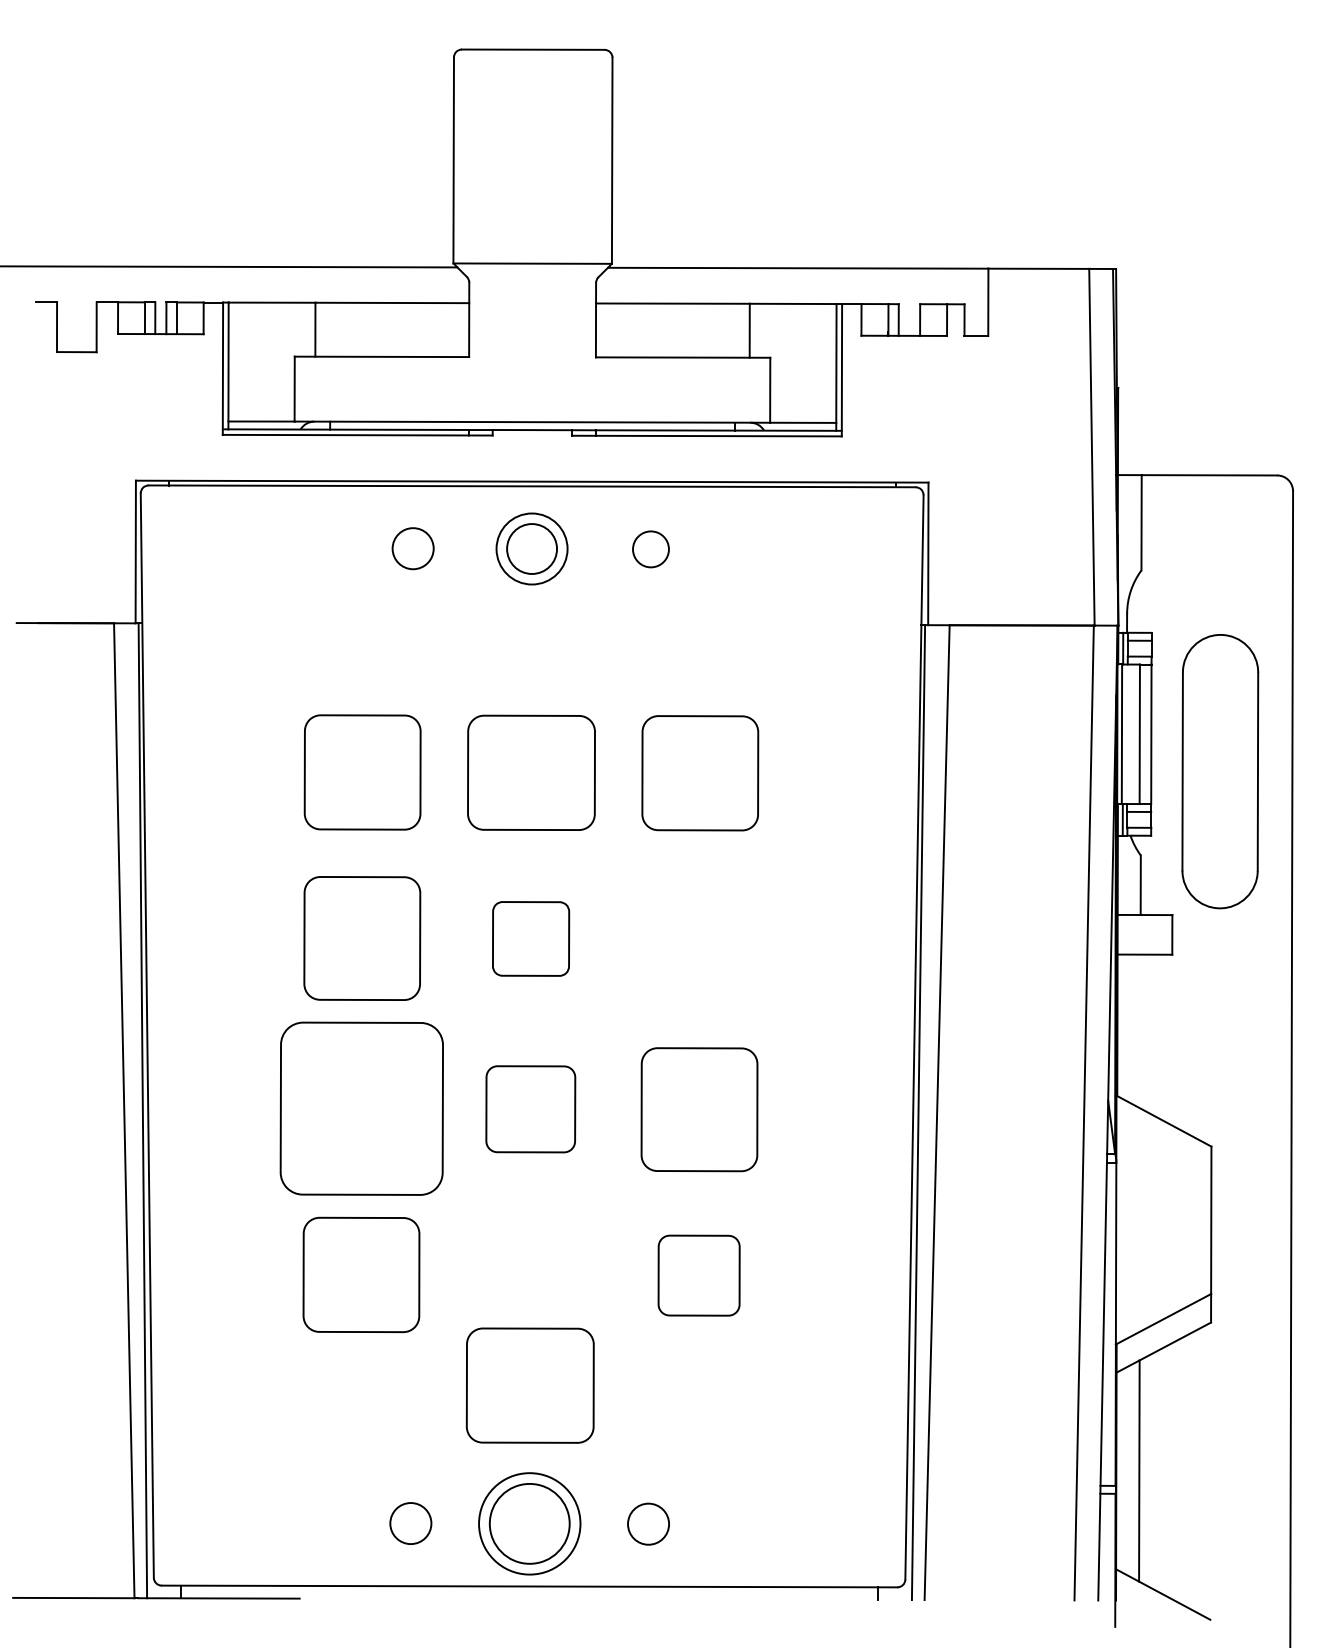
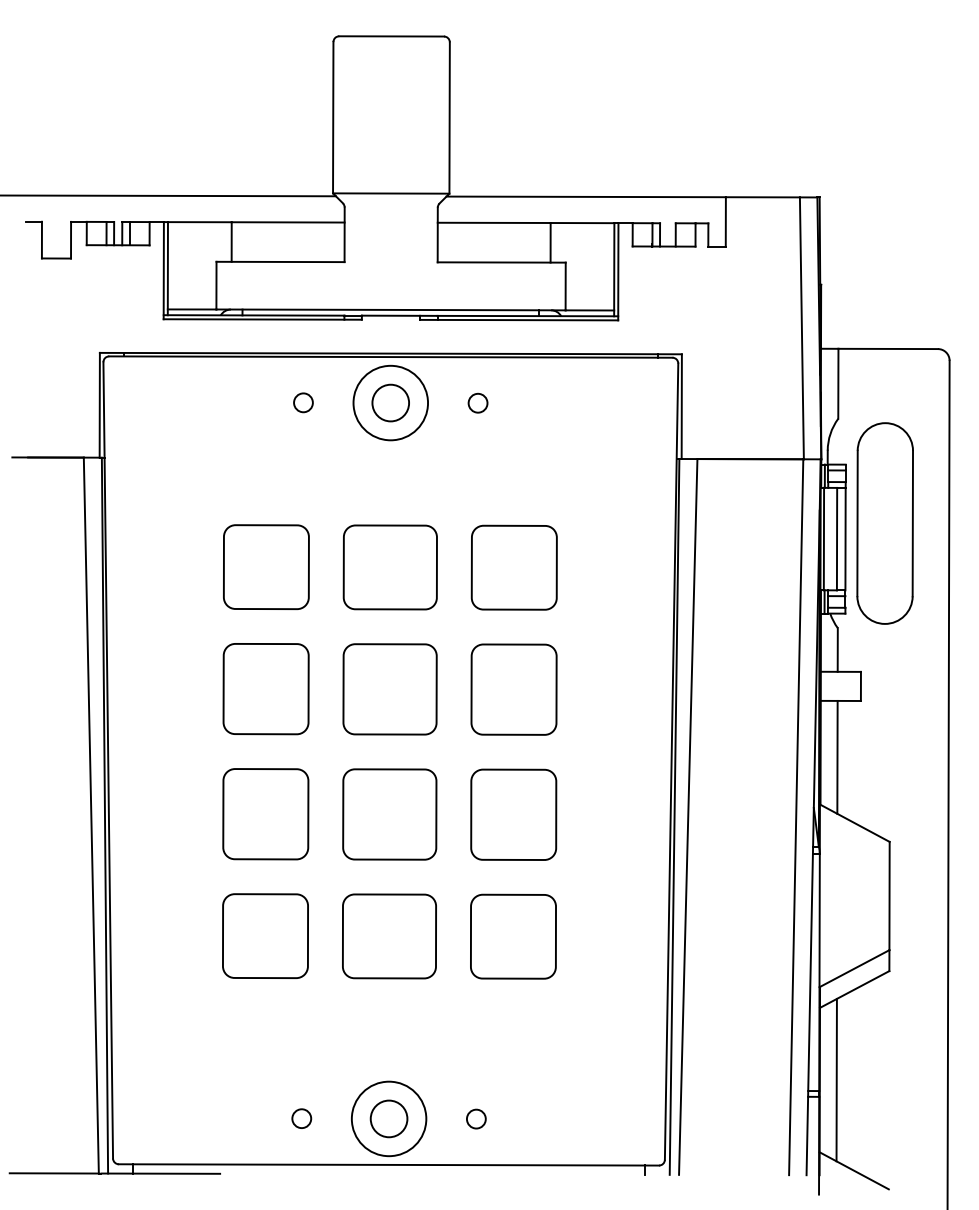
circle: (413, 548) -> (303, 402), size x0.62
circle: (531, 548) -> (390, 402), size x1.43
circle: (650, 548) -> (477, 402), size x0.71
part: (1219, 771) -> (884, 523), moved
part: (530, 939) -> (389, 689), size x1.67
part: (699, 939) -> (513, 689), added
line: (1140, 1030) -> (837, 756), added
part: (361, 1109) -> (265, 814), size x0.71
part: (530, 1109) -> (389, 814), size x1.43
part: (699, 1275) -> (513, 936), size x1.43
part: (530, 1385) -> (389, 936), moved
circle: (410, 1523) -> (301, 1118), size x0.62
circle: (528, 1523) -> (388, 1118), size x0.62
circle: (648, 1523) -> (476, 1118), size x0.62

